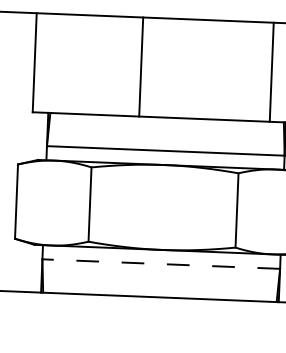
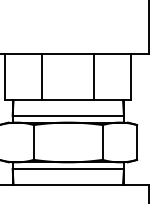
line: (141, 65) -> (42, 76), moved
line: (272, 70) -> (94, 76), moved
line: (161, 263) -> (68, 168), dashed -> solid

